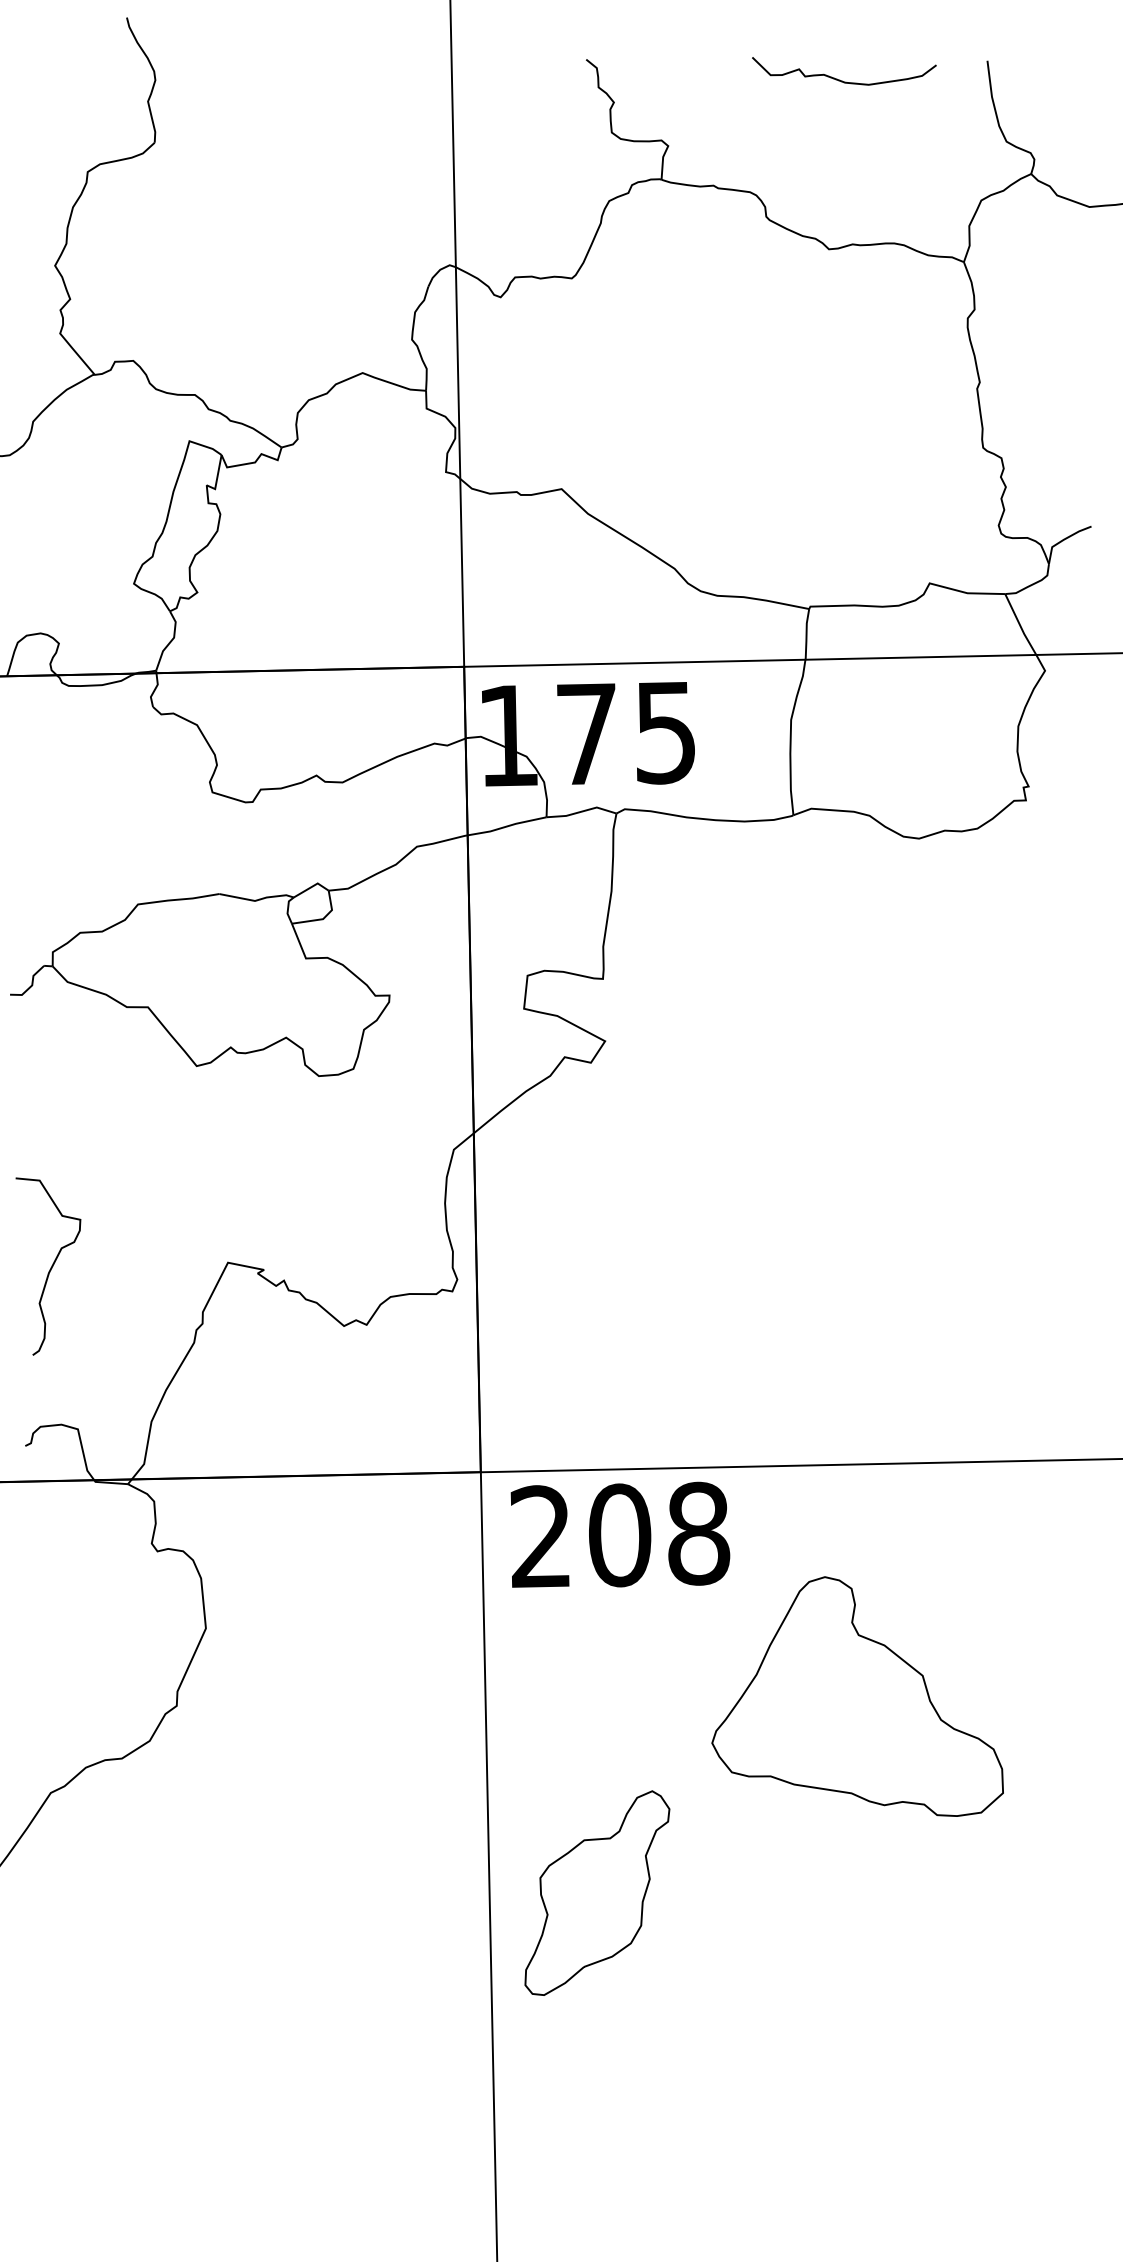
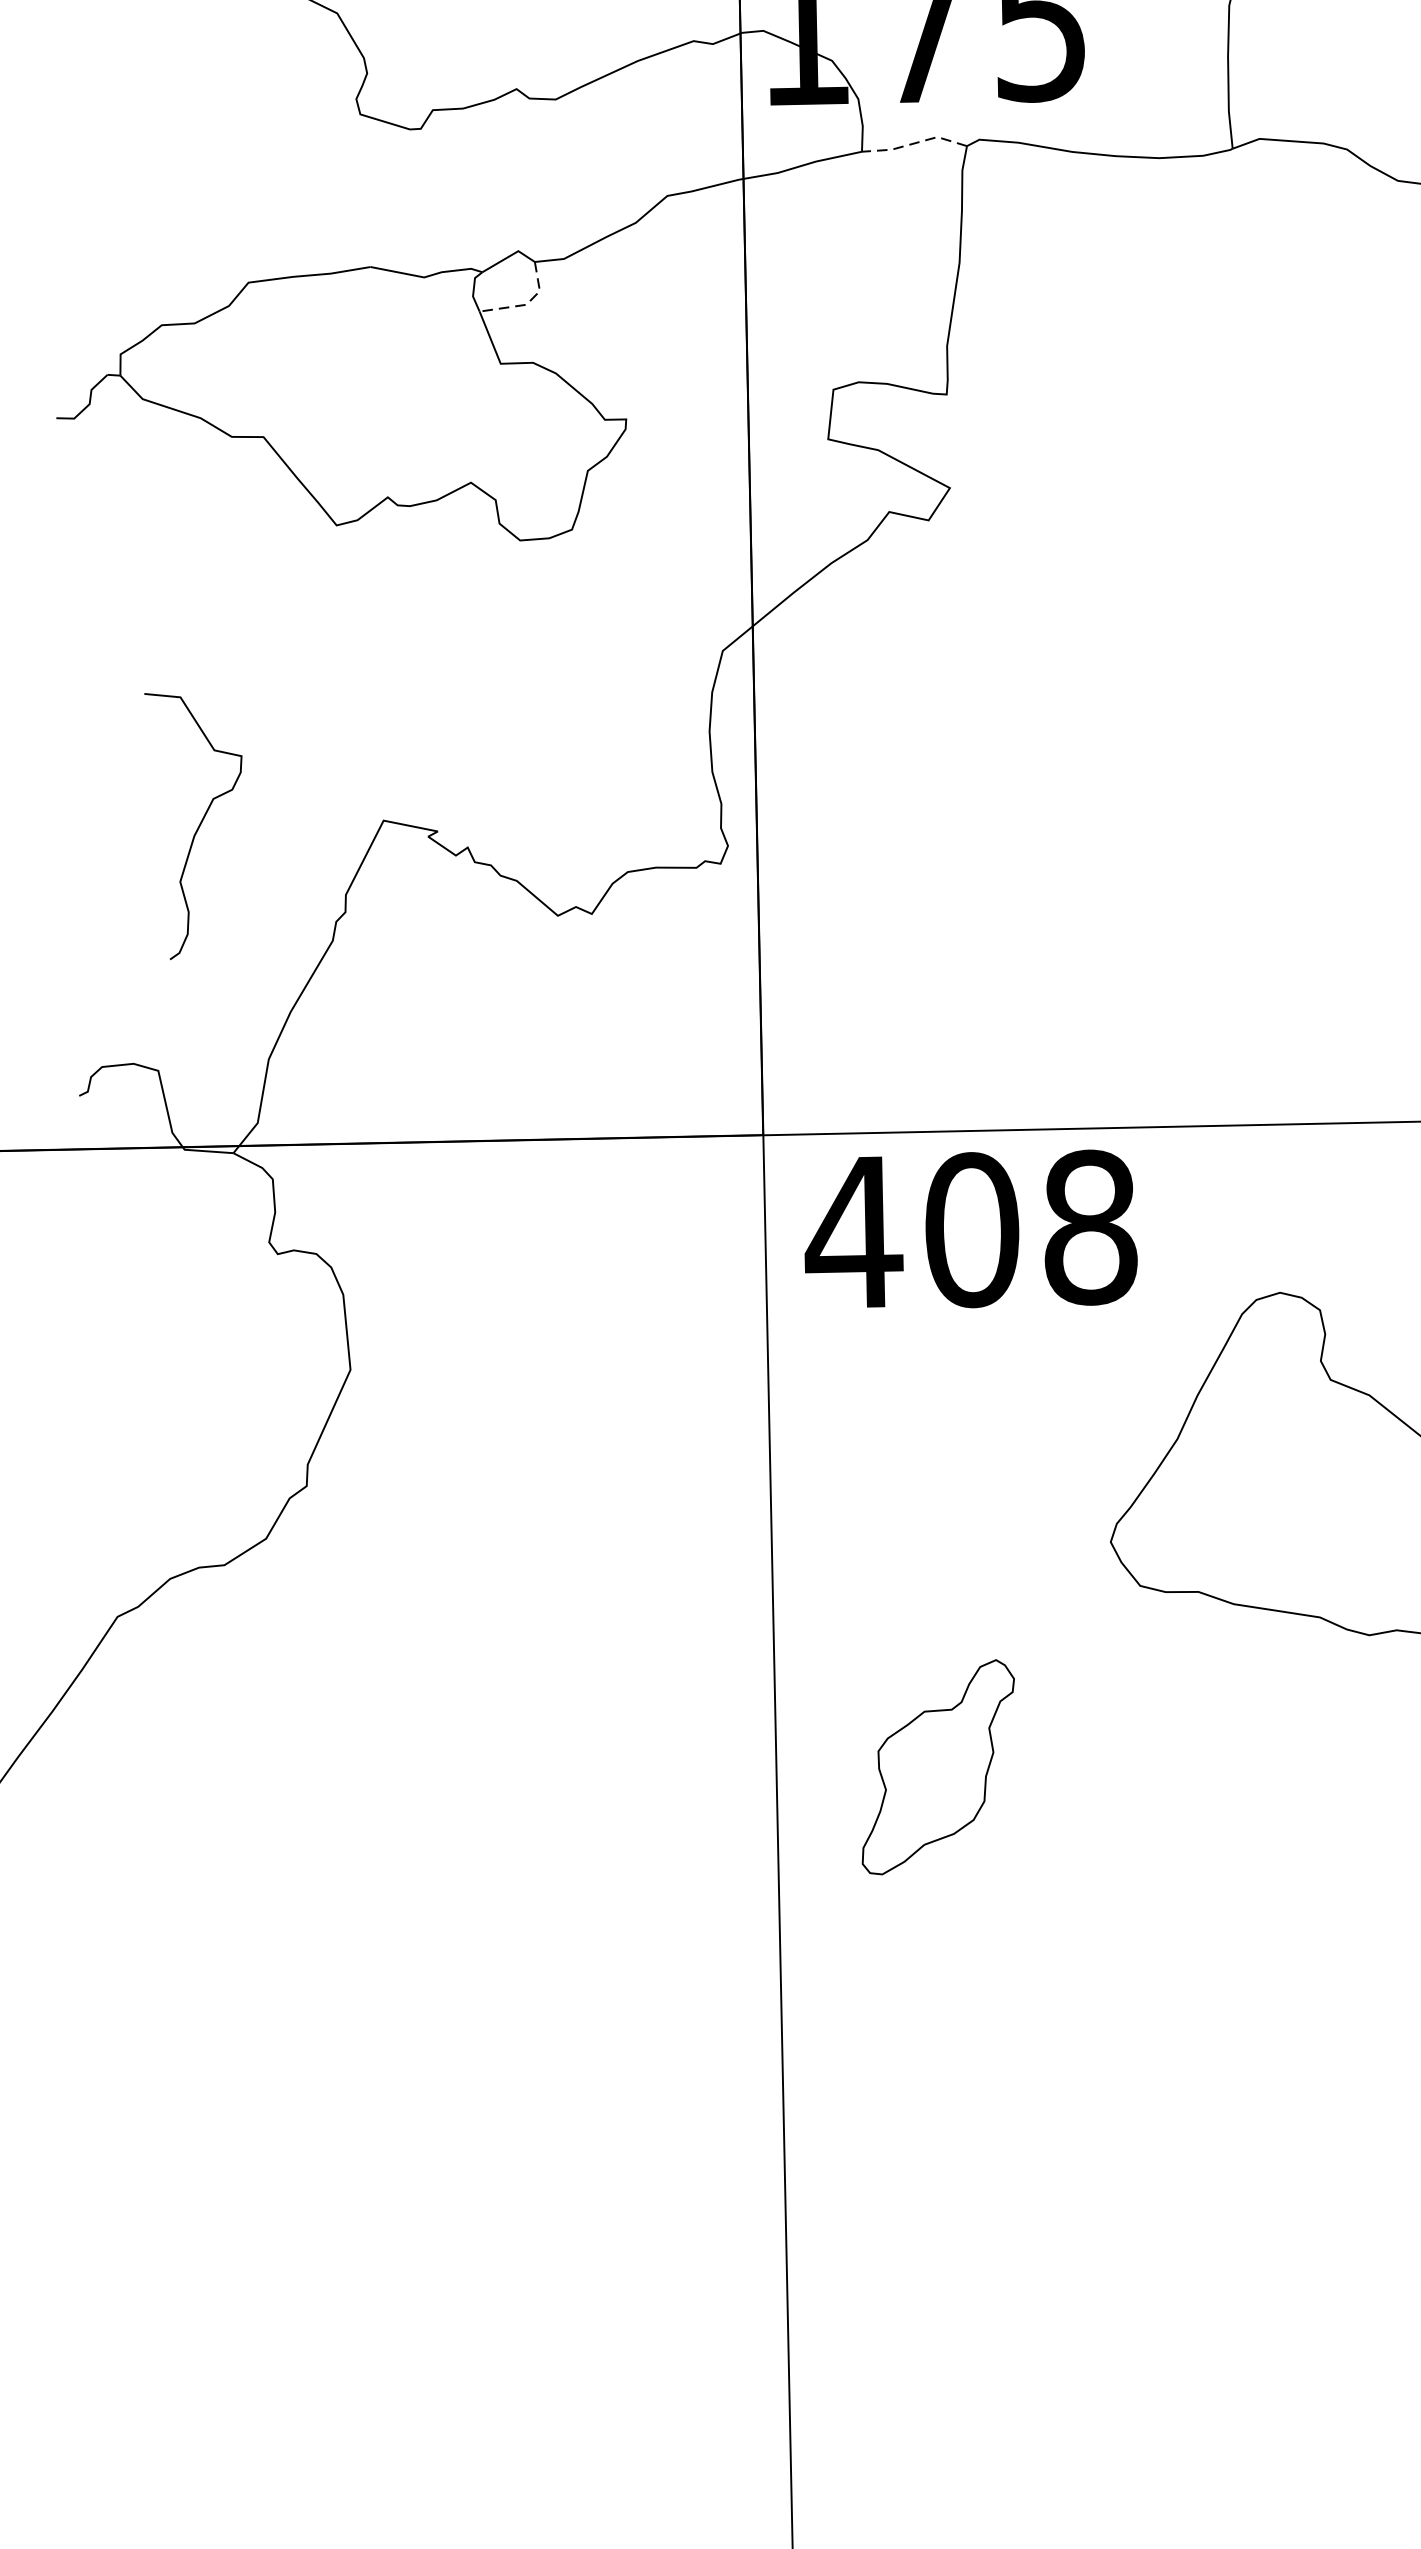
line: (581, 811) -> (914, 143), solid -> dashed
line: (323, 919) -> (527, 305), solid -> dashed
curve: (50, 1267) -> (196, 827), moved
text: (541, 1536) -> (854, 1231), 208 -> 408
part: (597, 1892) -> (938, 1766), size x0.7

